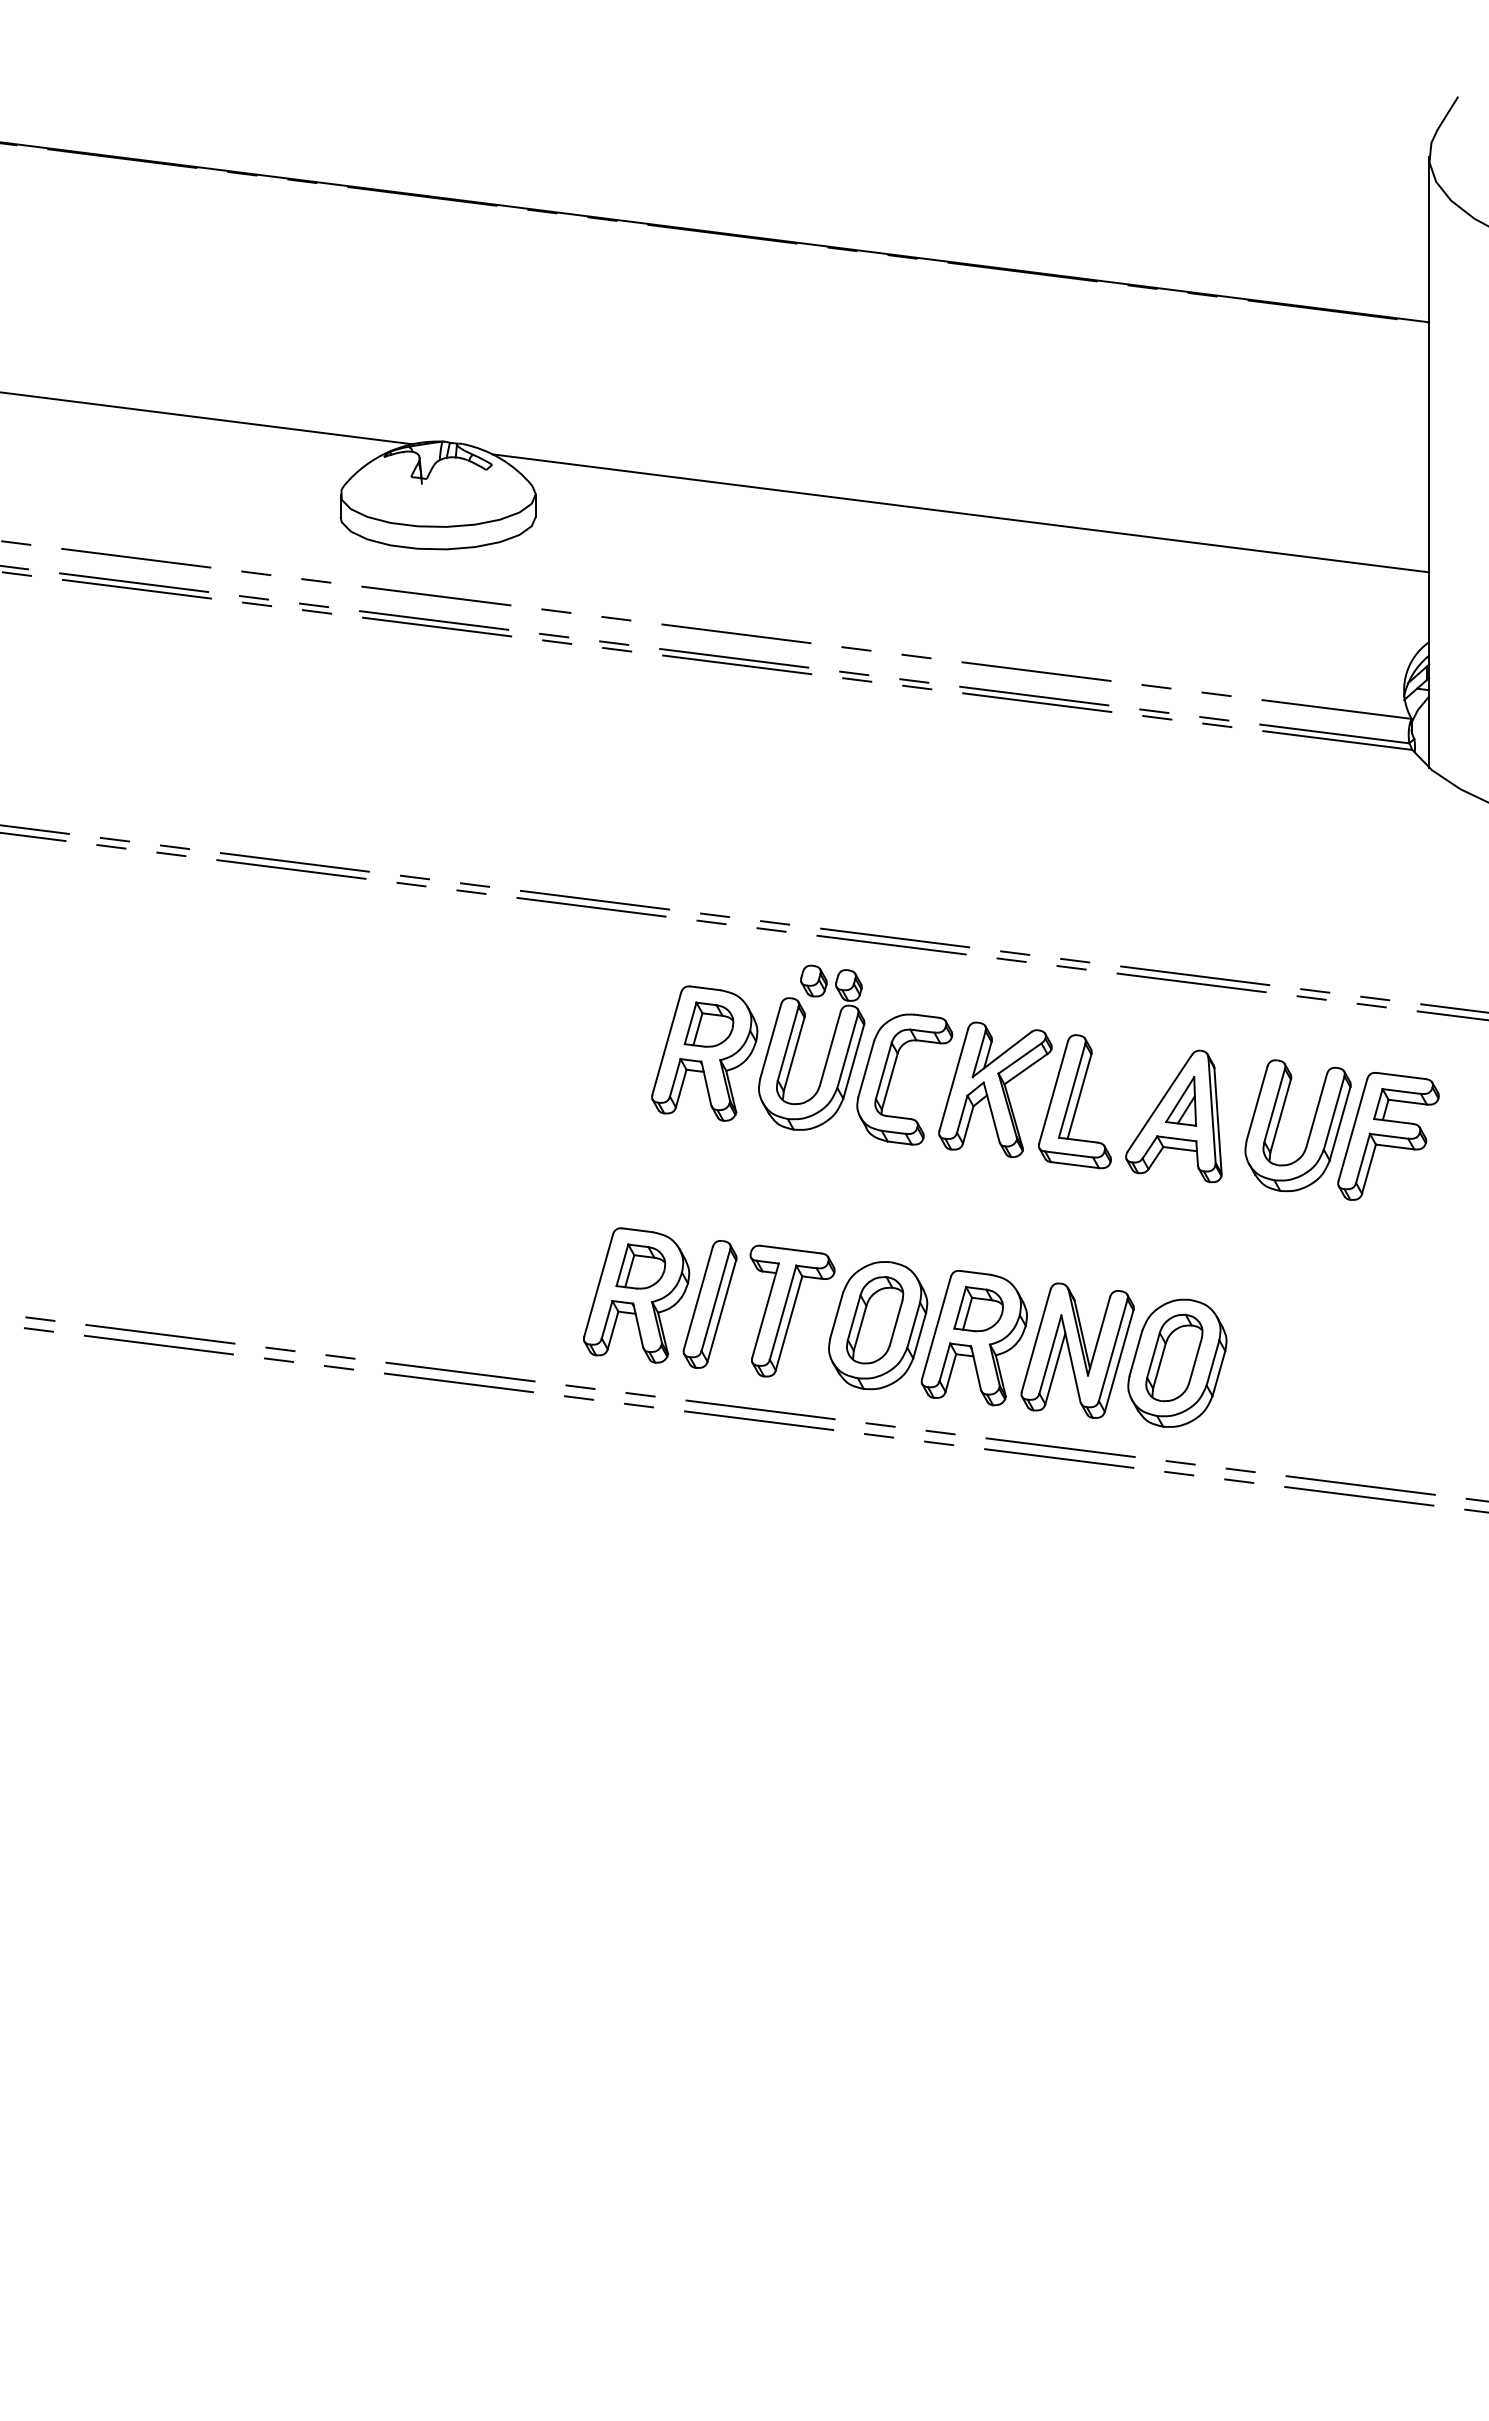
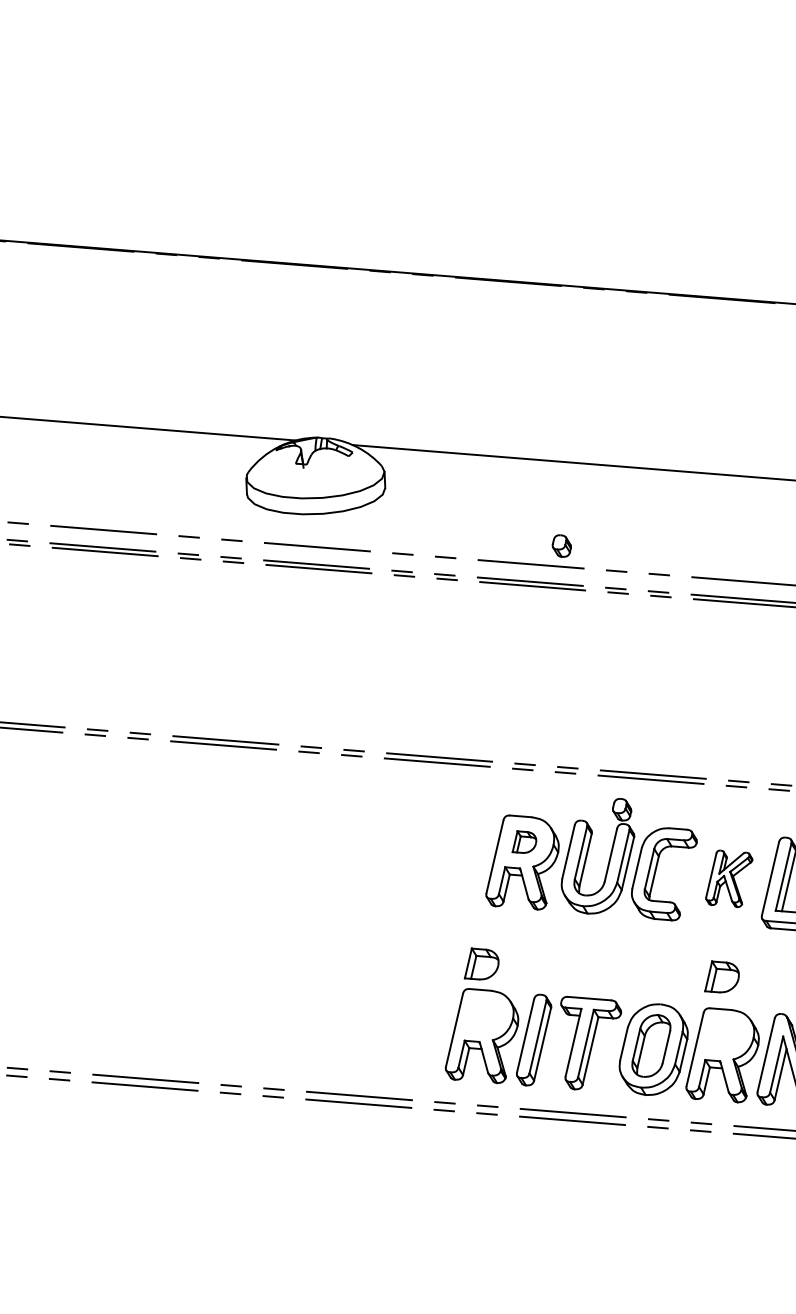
part: (813, 980) -> (561, 545), moved
part: (708, 1024) -> (523, 841), size x0.7
part: (995, 1089) -> (729, 878), size x0.6
part: (640, 1266) -> (481, 963), moved
part: (978, 1309) -> (721, 976), moved

